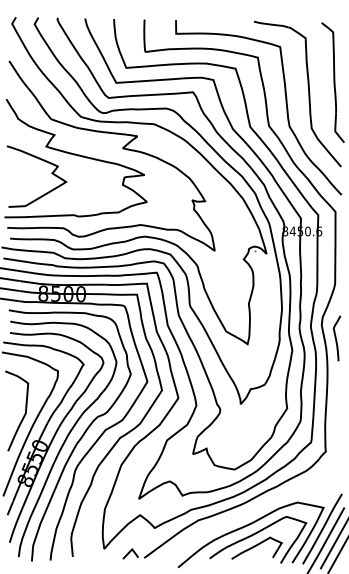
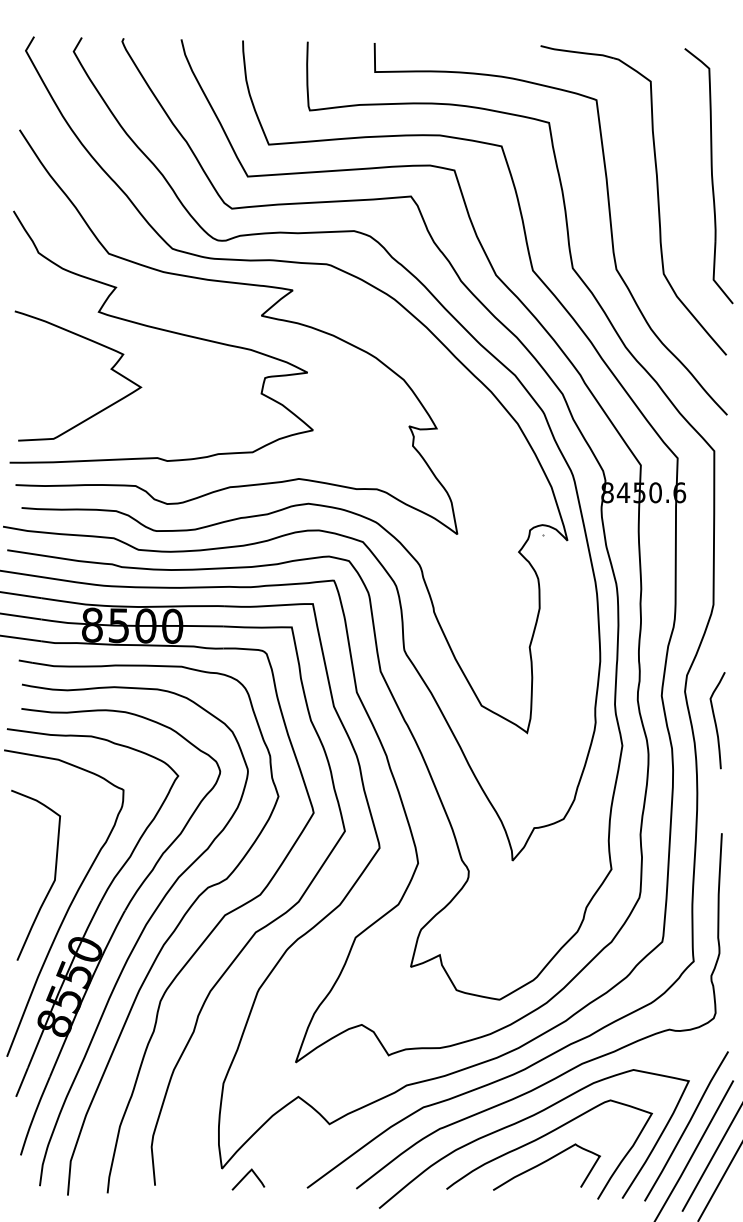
curve: (267, 501) -> (569, 1067), added
curve: (130, 552) -> (248, 1176), moved

